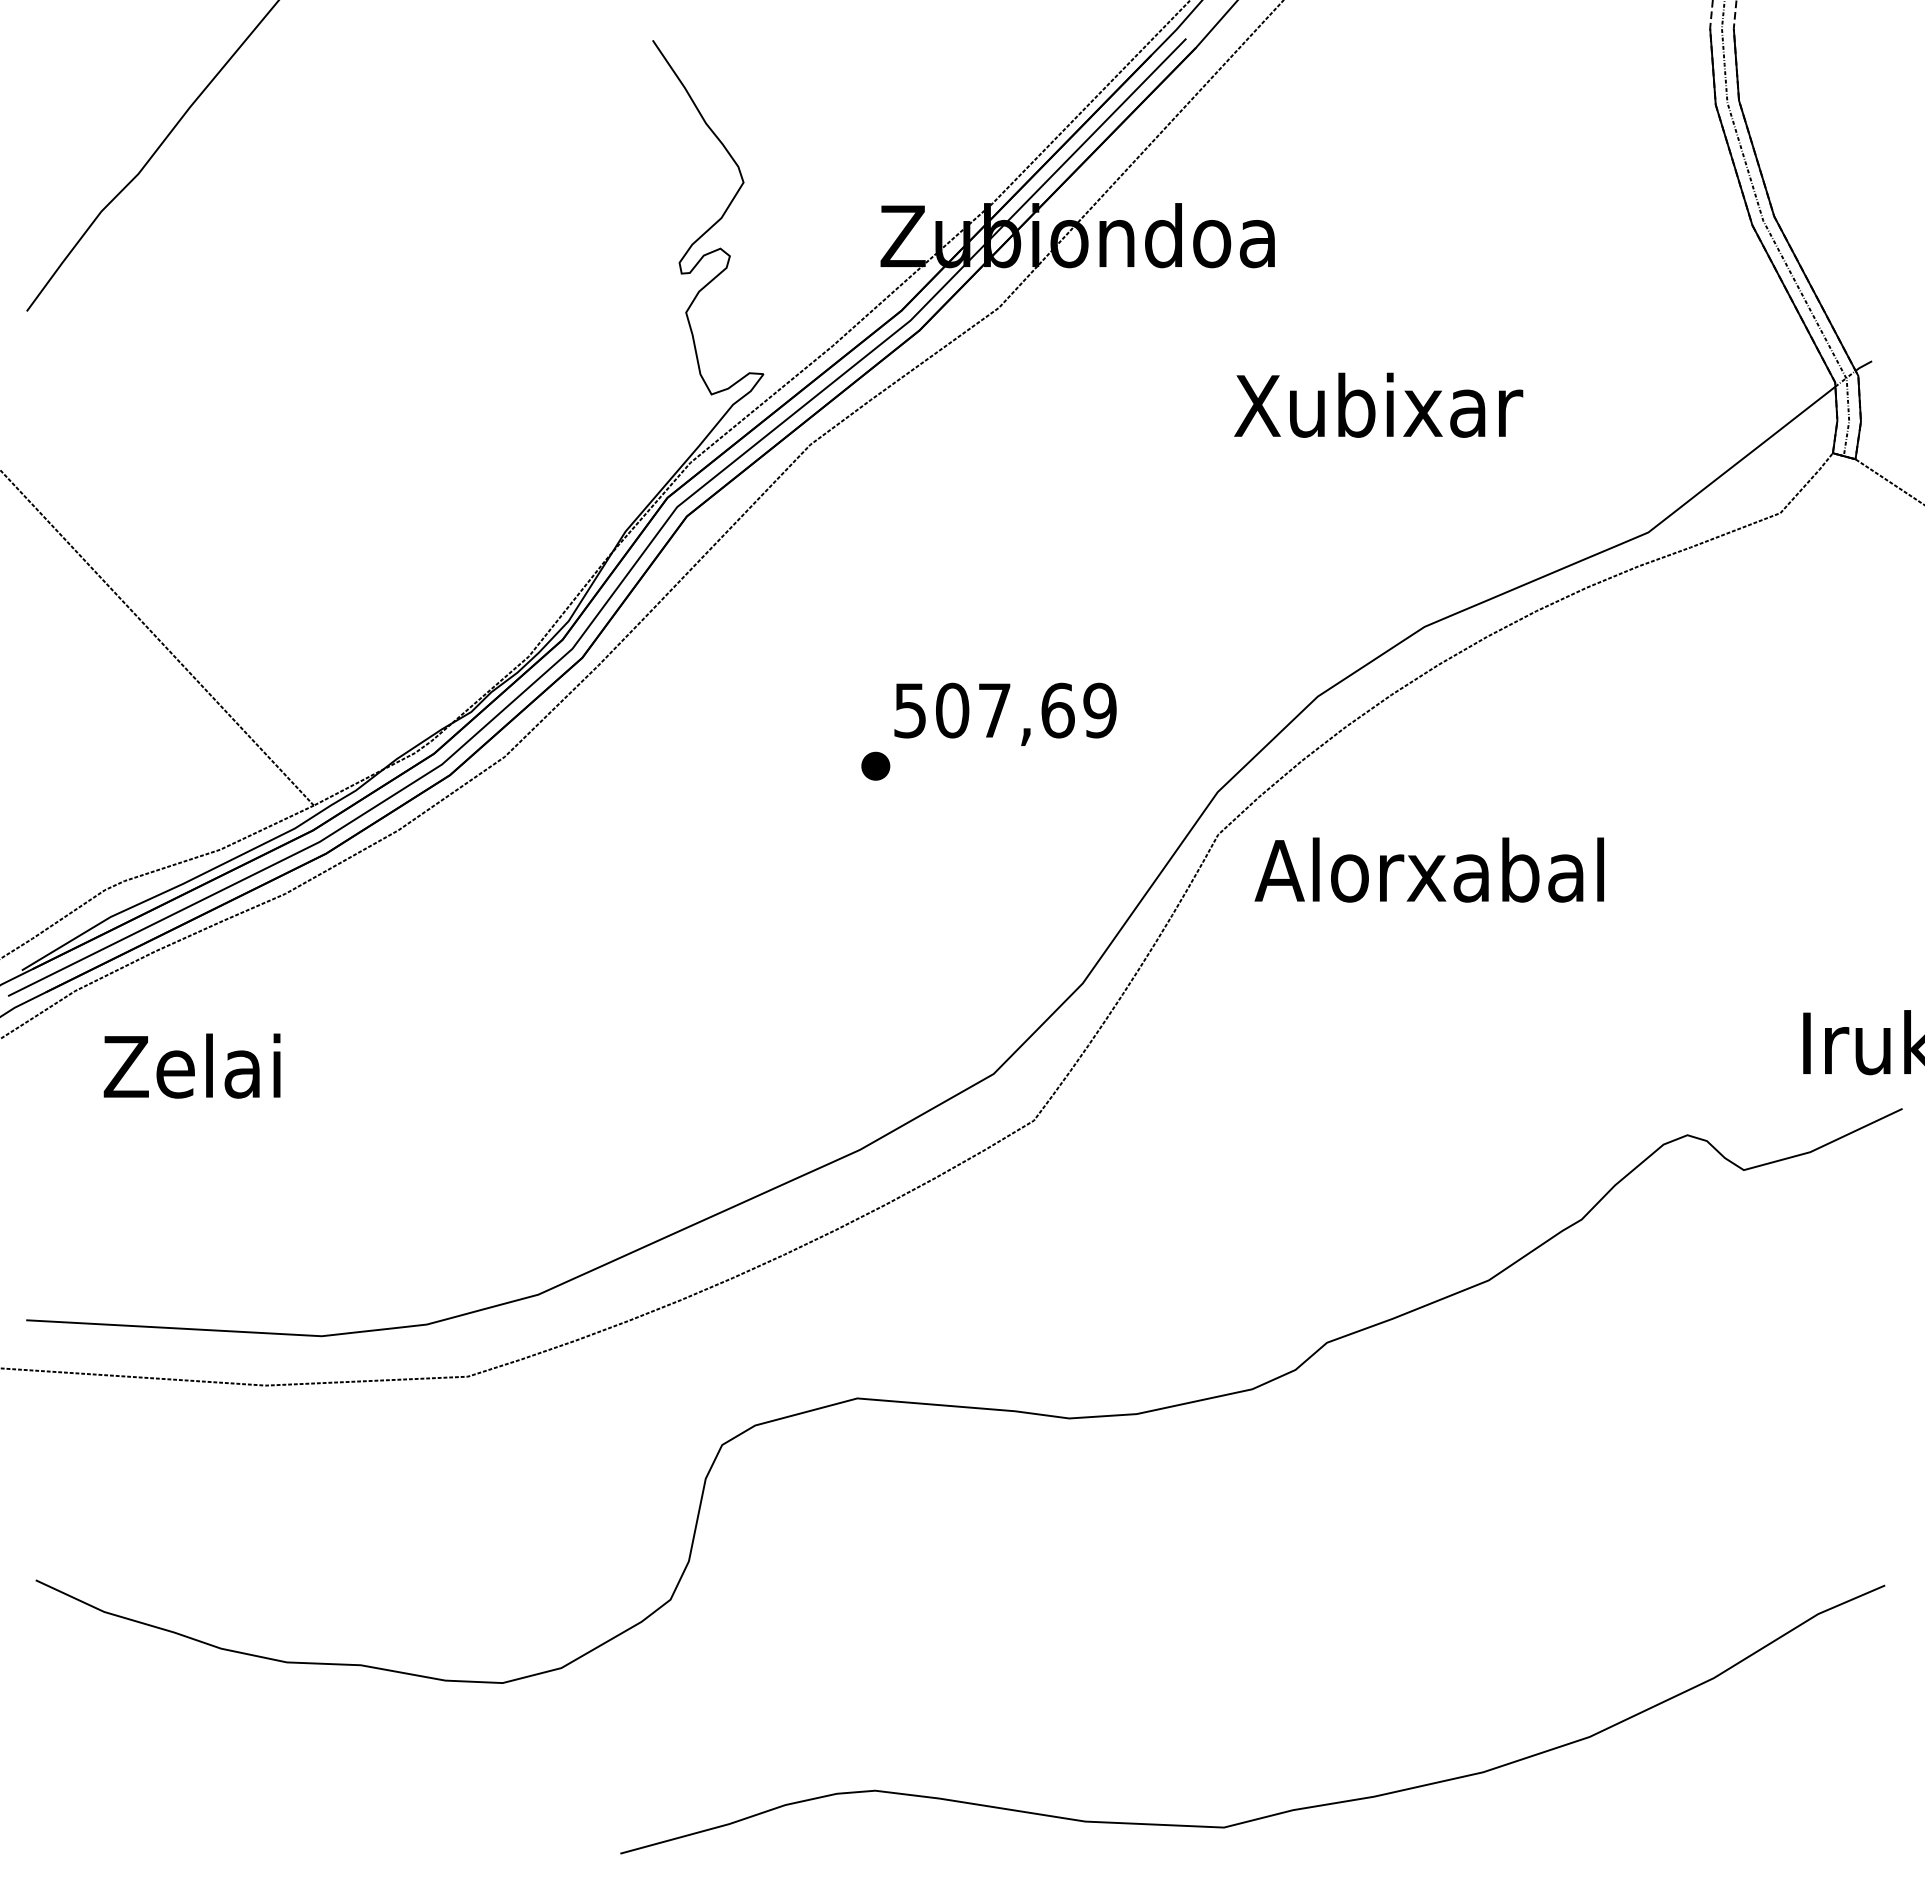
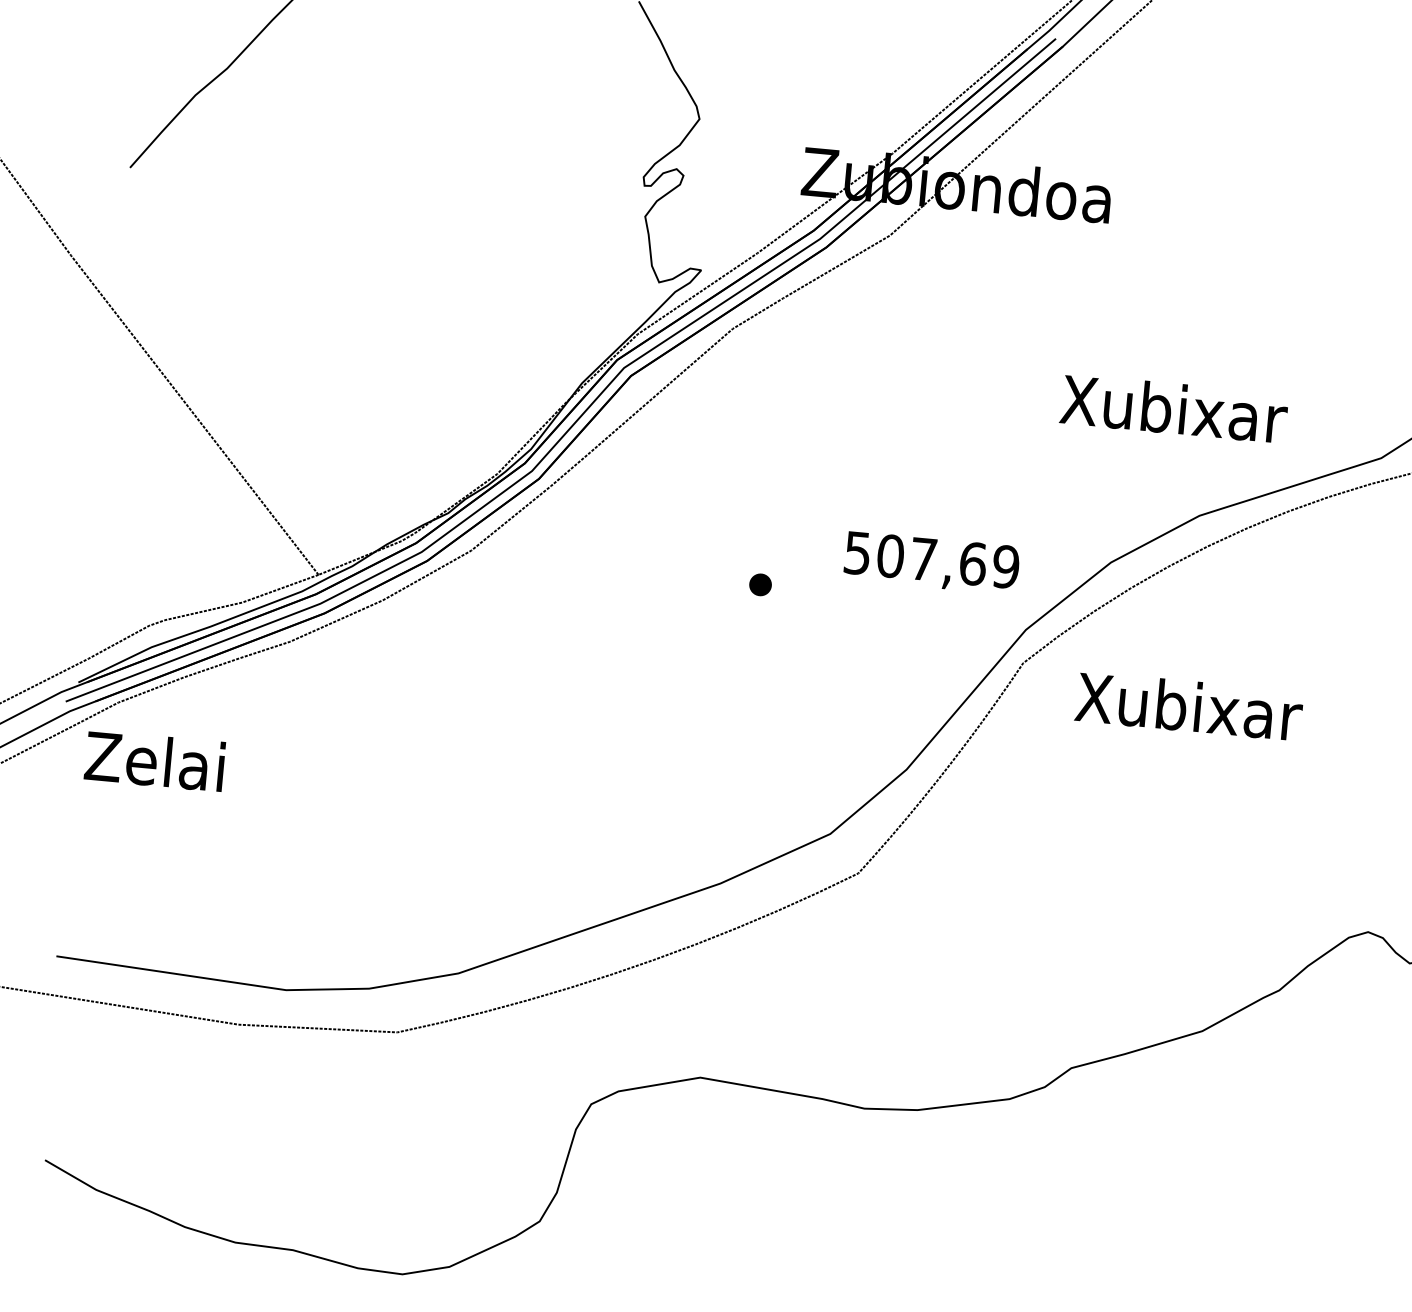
text: (1378, 404) -> (1173, 408), moved
text: (1005, 713) -> (931, 562), moved
text: (1428, 869) -> (1185, 705), Alorxabal -> Xubixar
text: (191, 1065) -> (154, 760), moved

